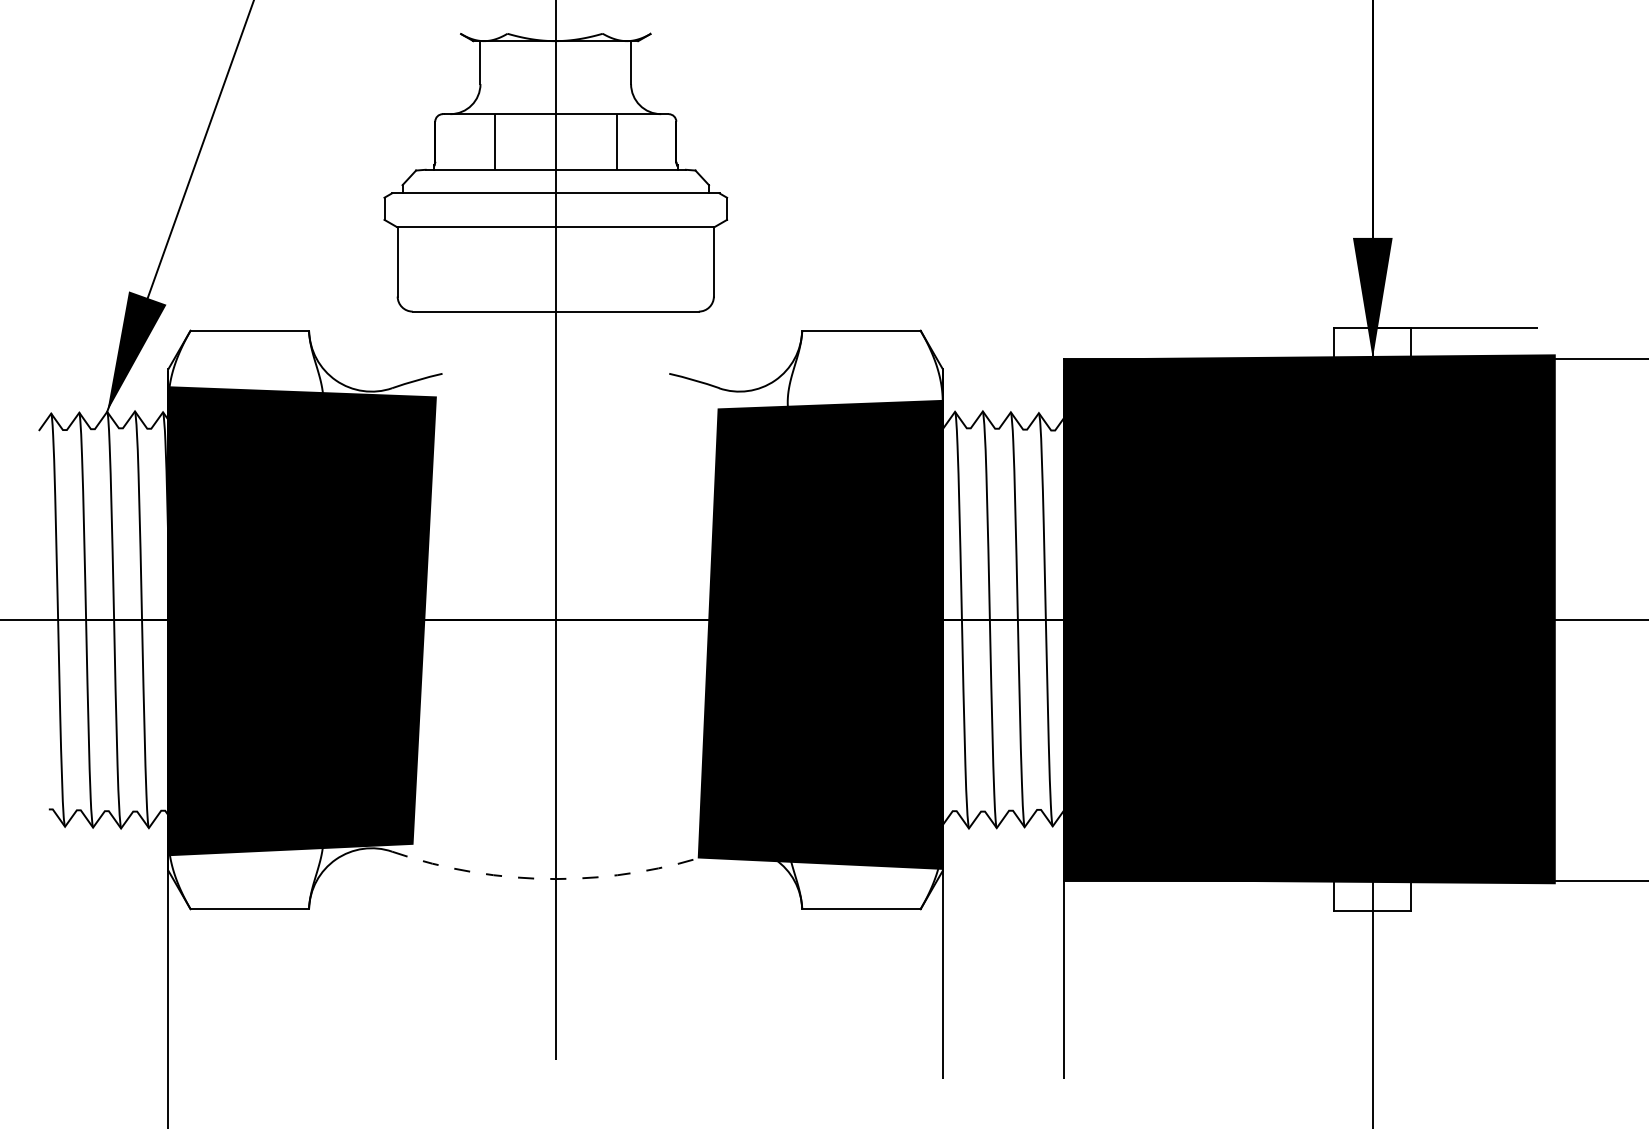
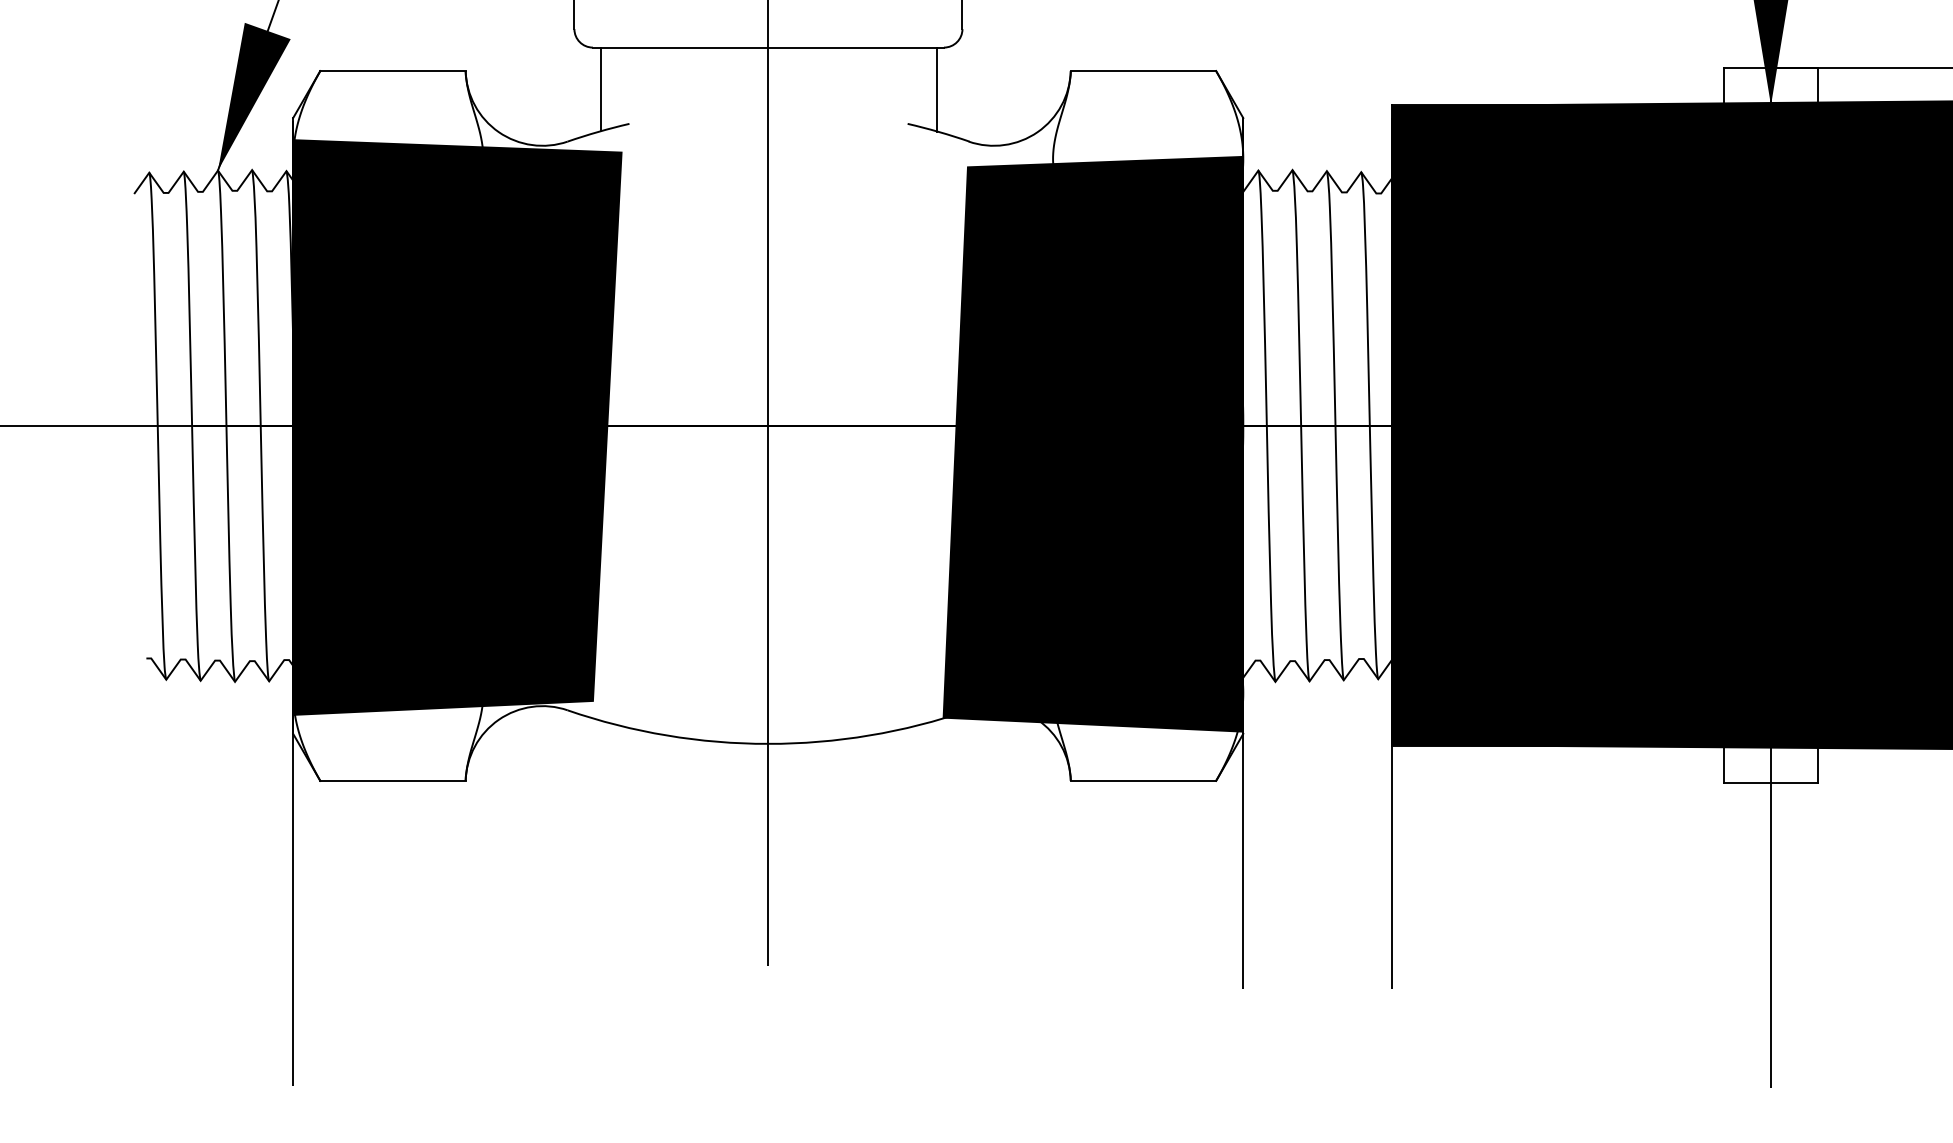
line: (419, 345) -> (601, 89), added
line: (693, 345) -> (937, 89), added
arc: (555, 879) -> (768, 744), dashed -> solid

